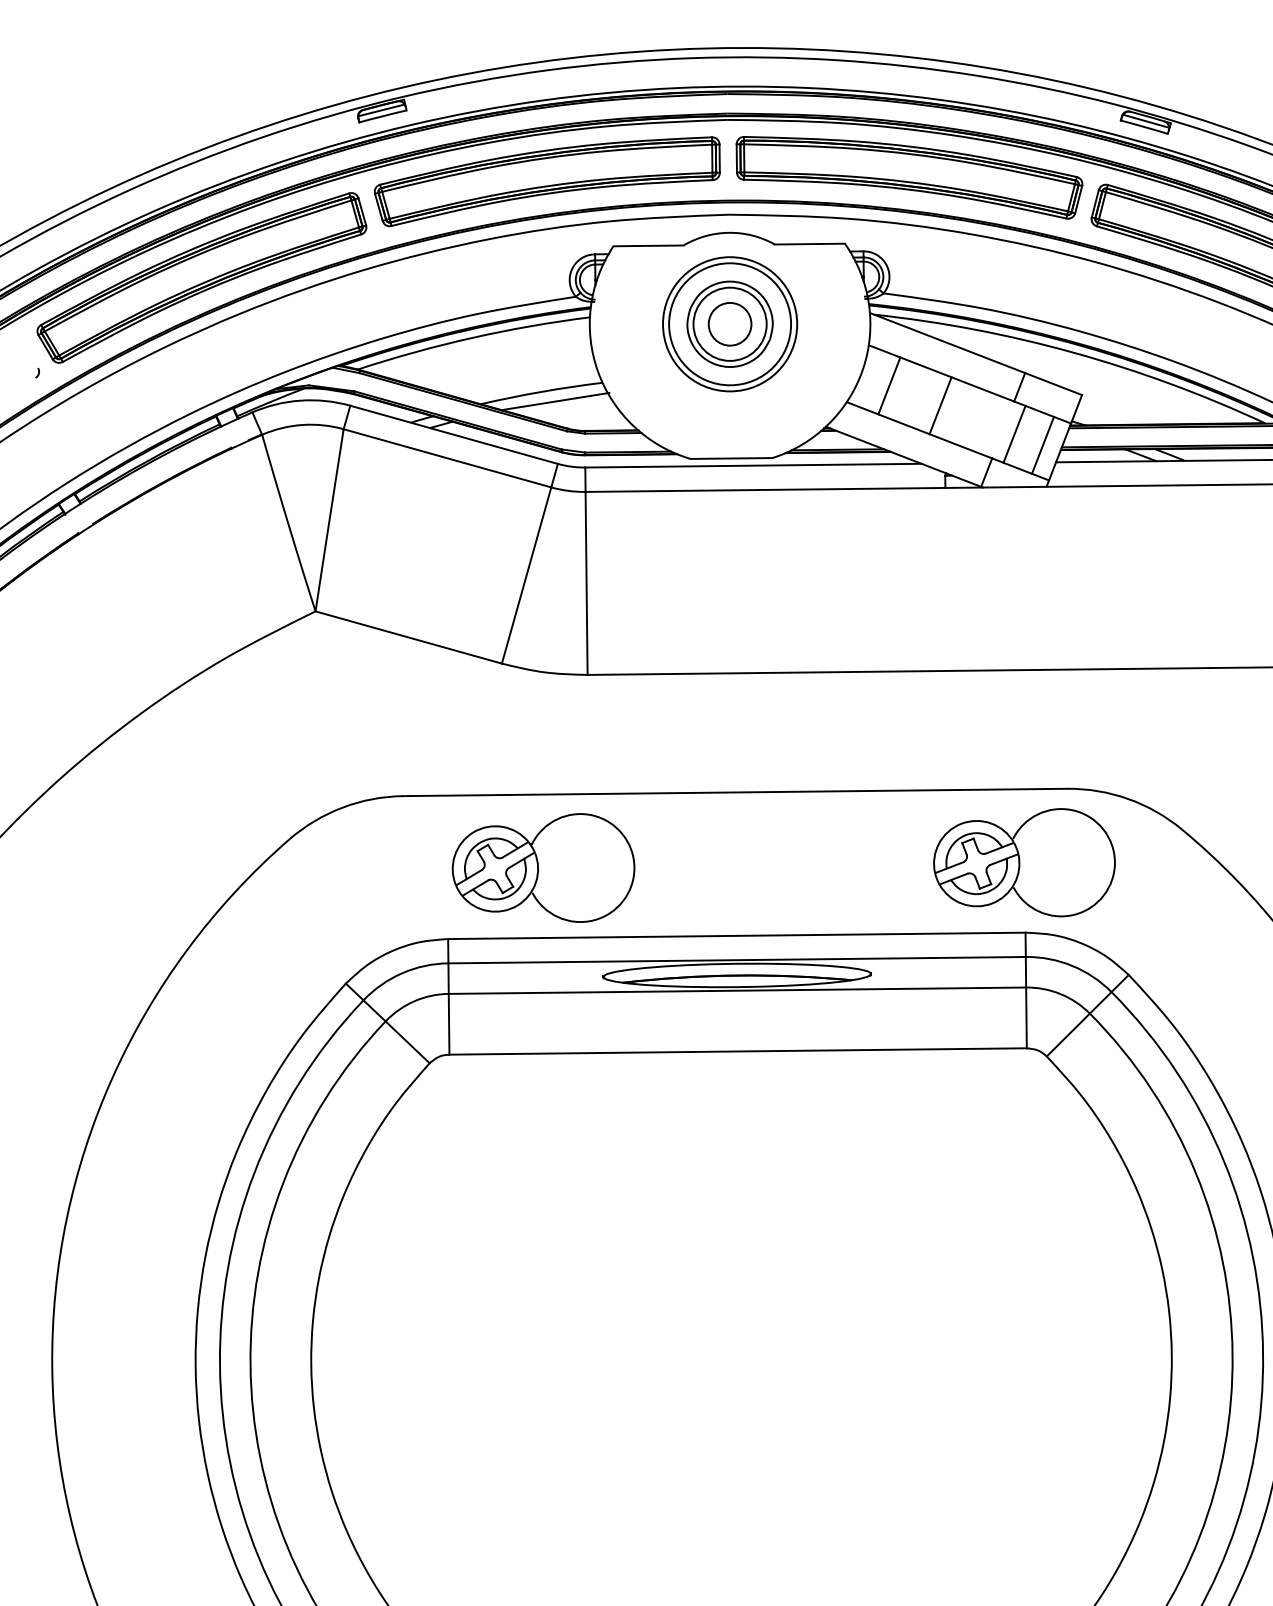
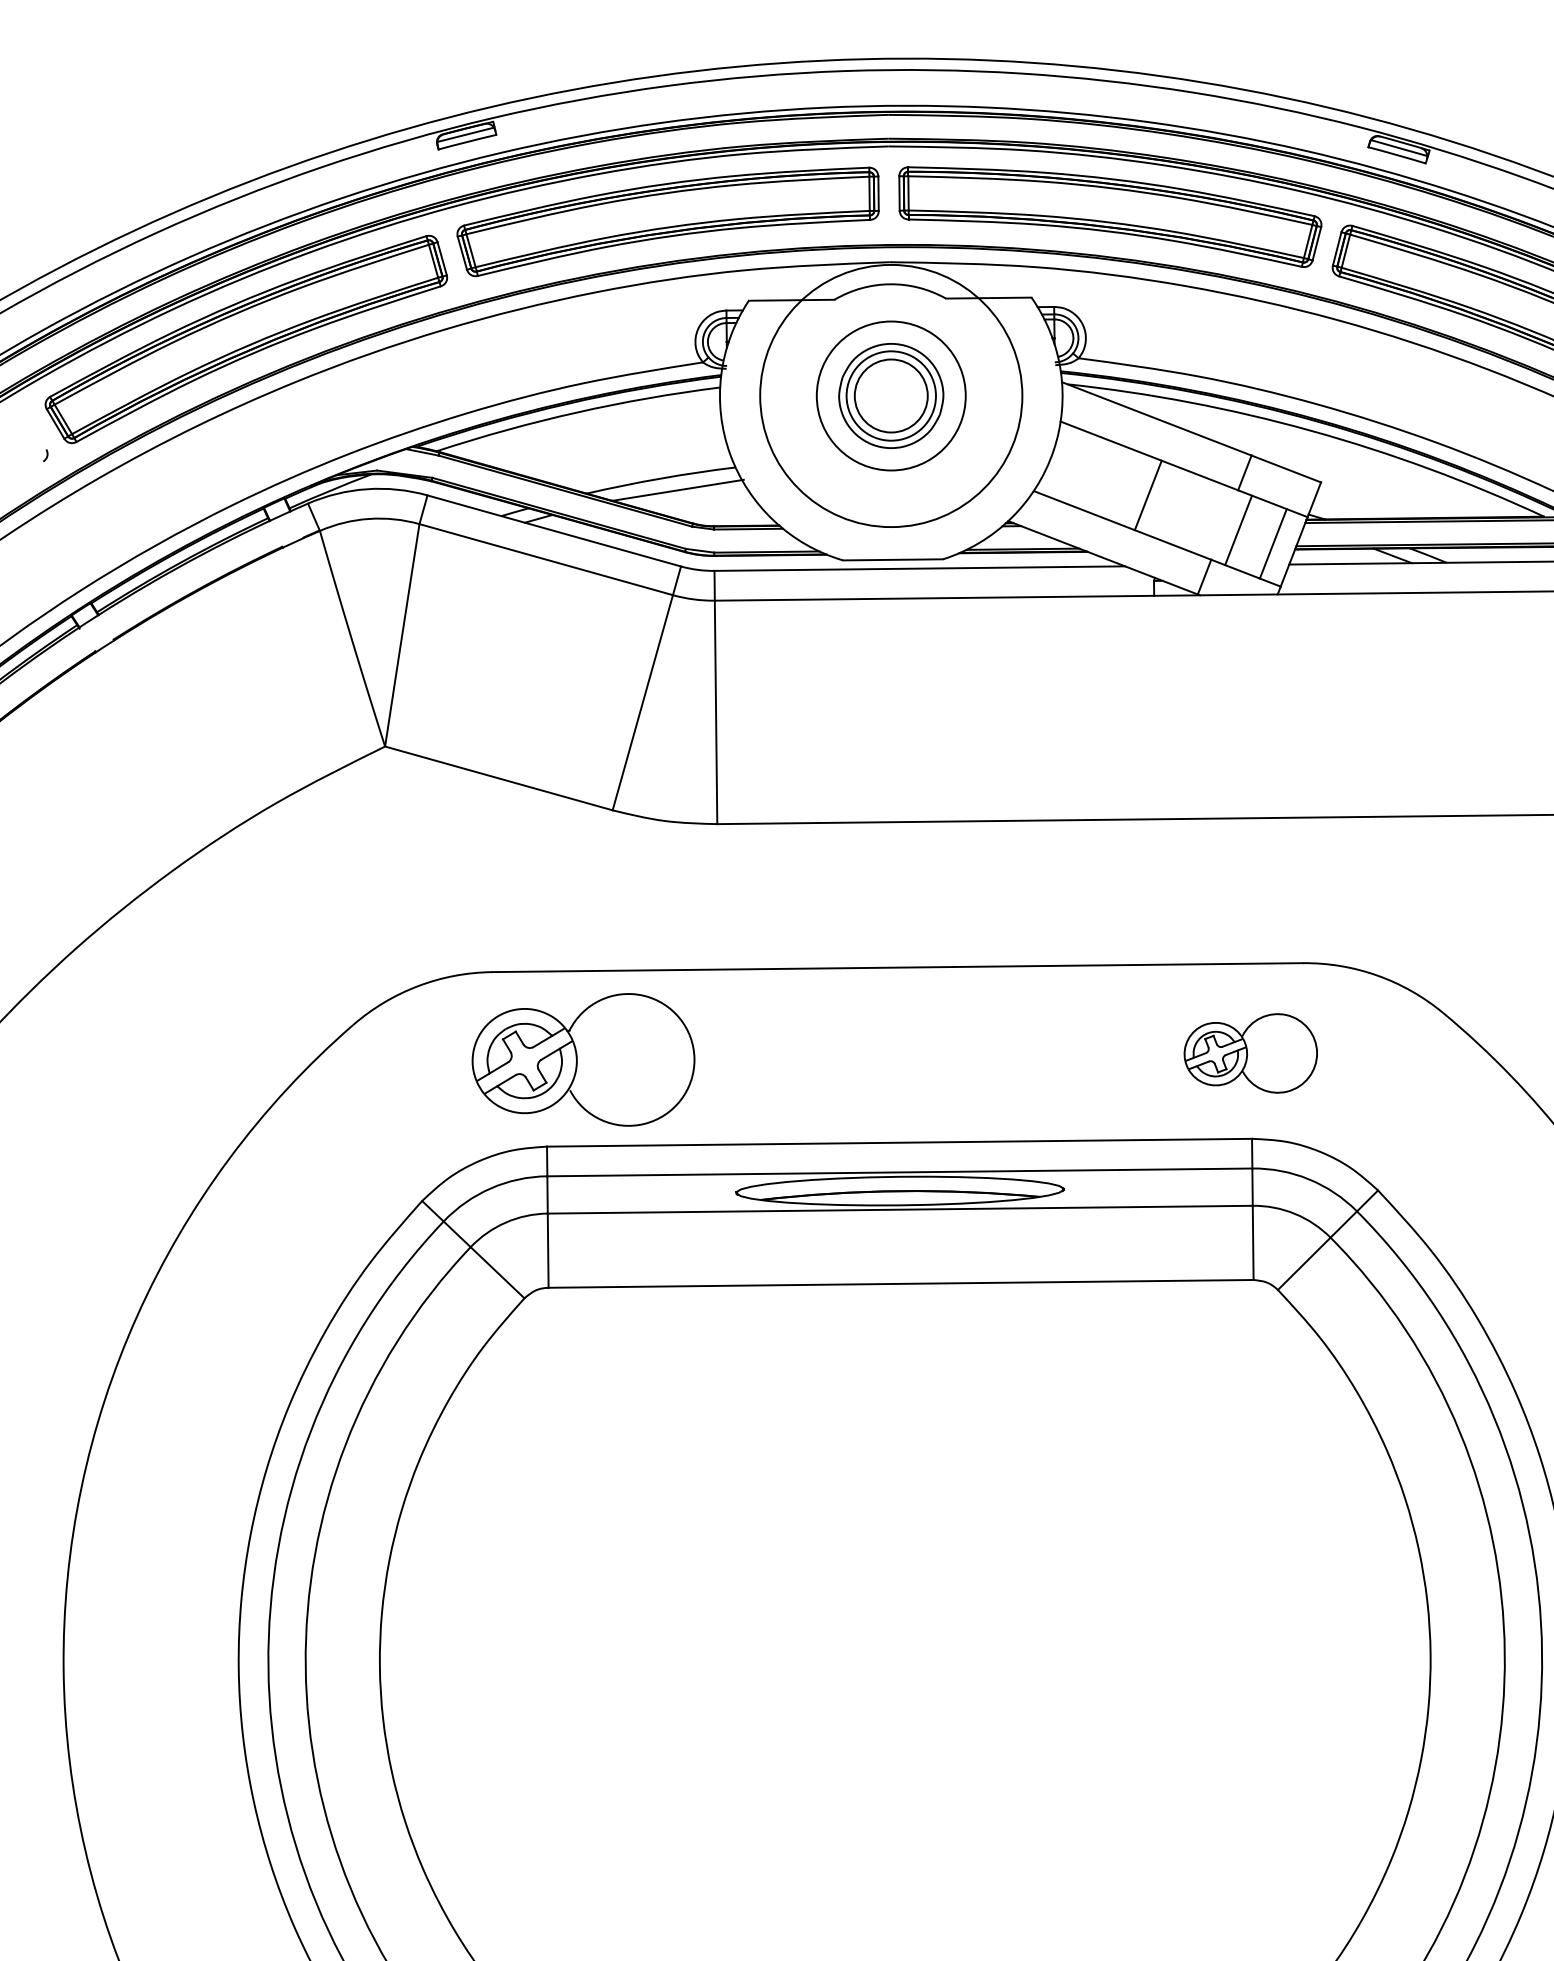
circle: (730, 323) -> (891, 395), size x1.4
circle: (730, 323) -> (891, 395), size x1.6
line: (889, 386) -> (1085, 471), removed
part: (1024, 862) -> (1250, 1053), size x0.6
part: (543, 867) -> (583, 1059), moved

